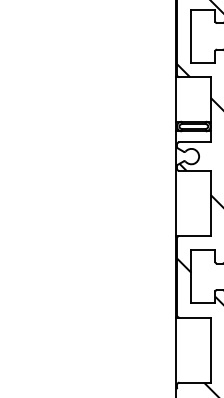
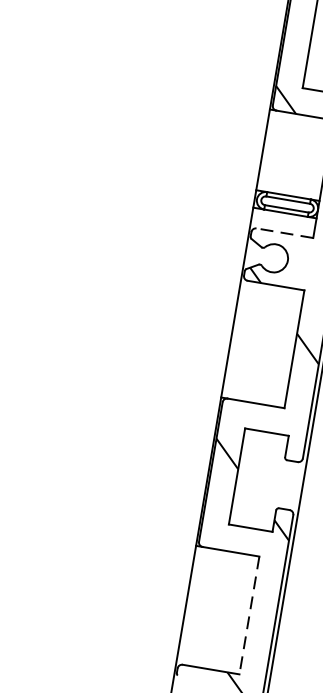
line: (195, 142) -> (285, 233), solid -> dashed
line: (210, 350) -> (249, 616), solid -> dashed

